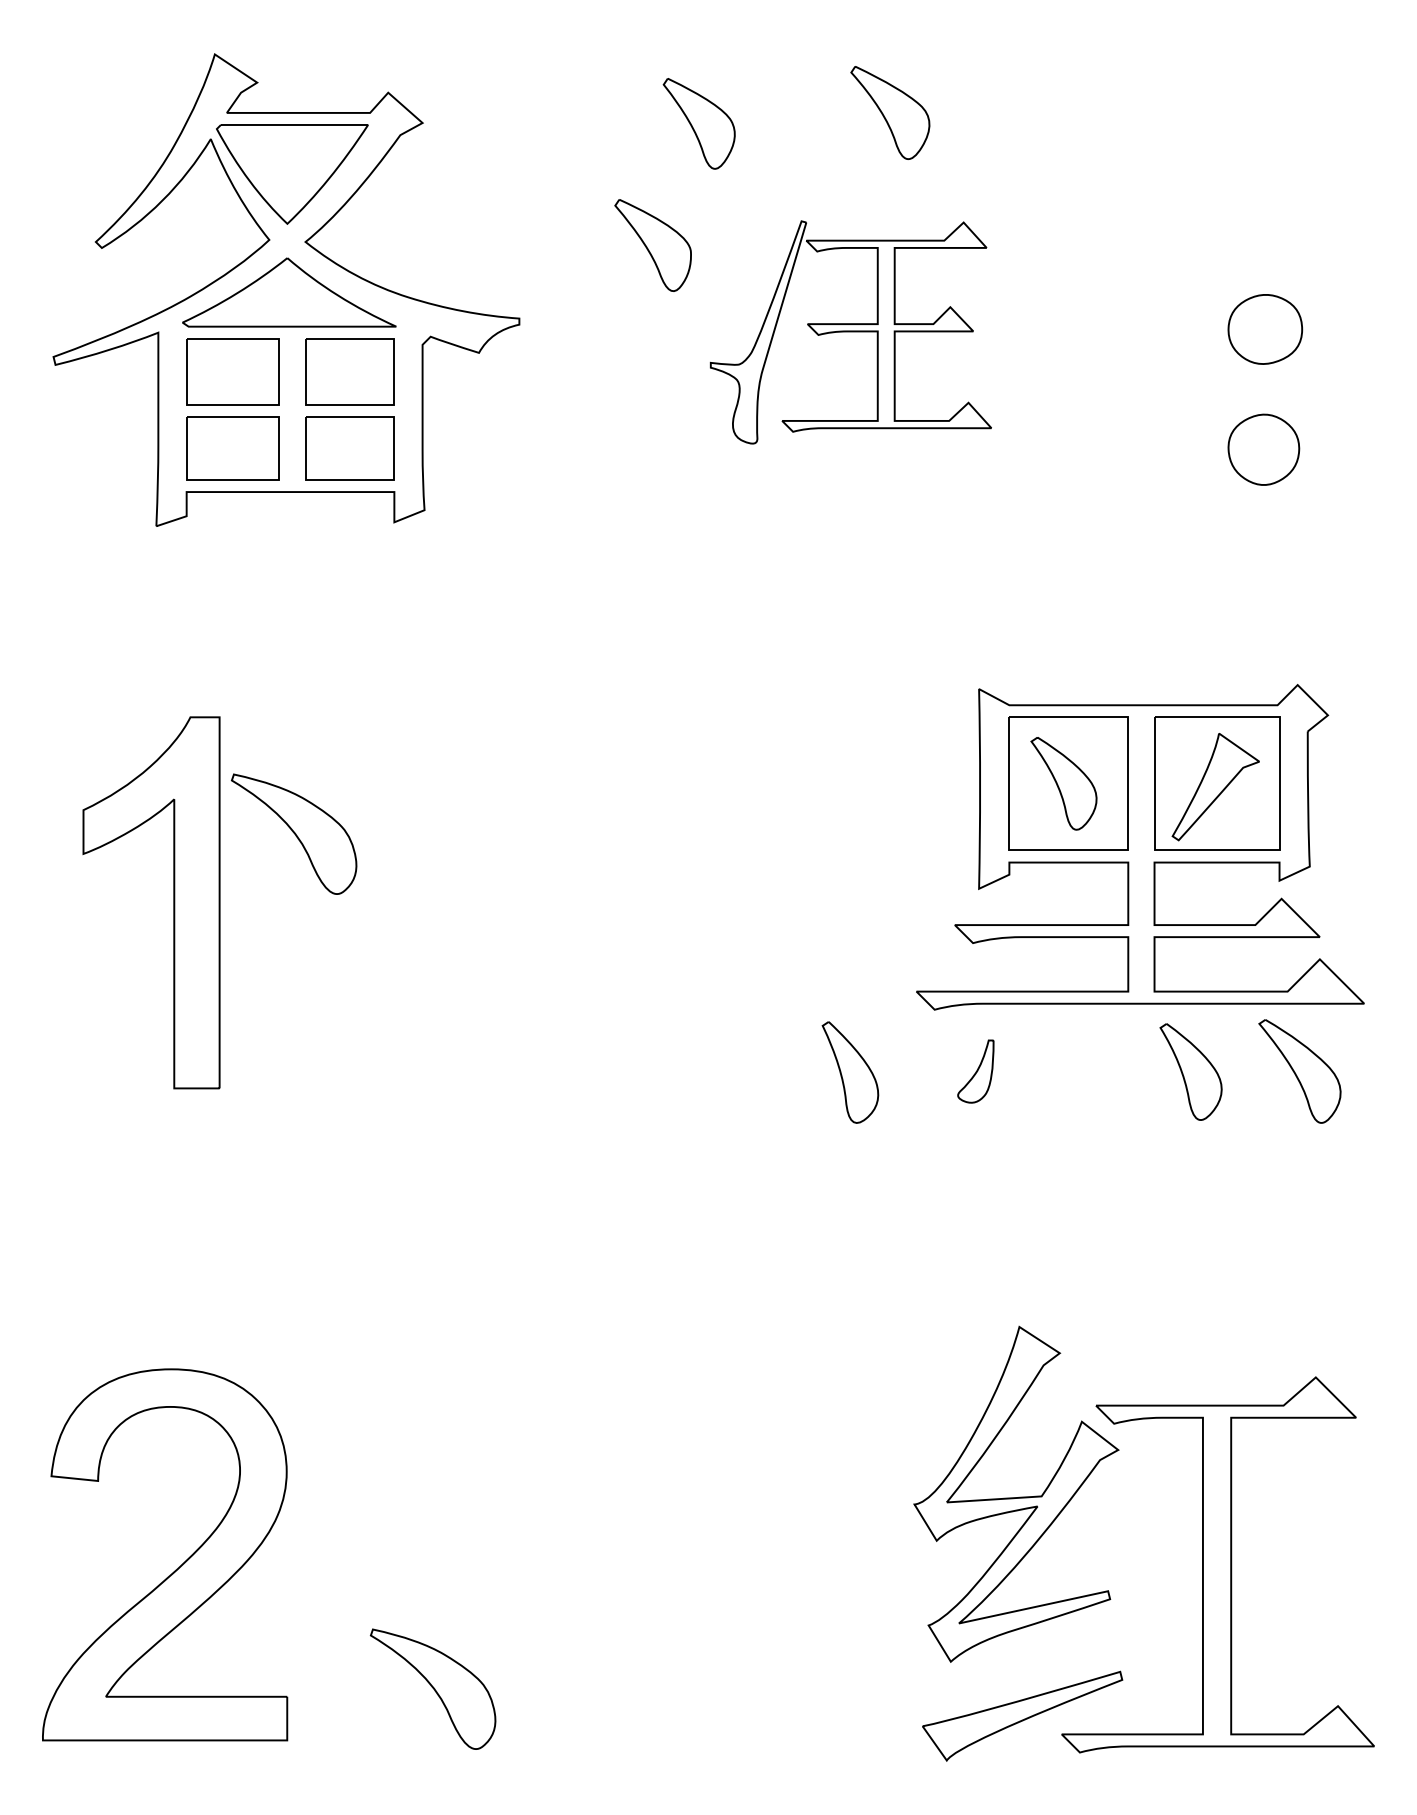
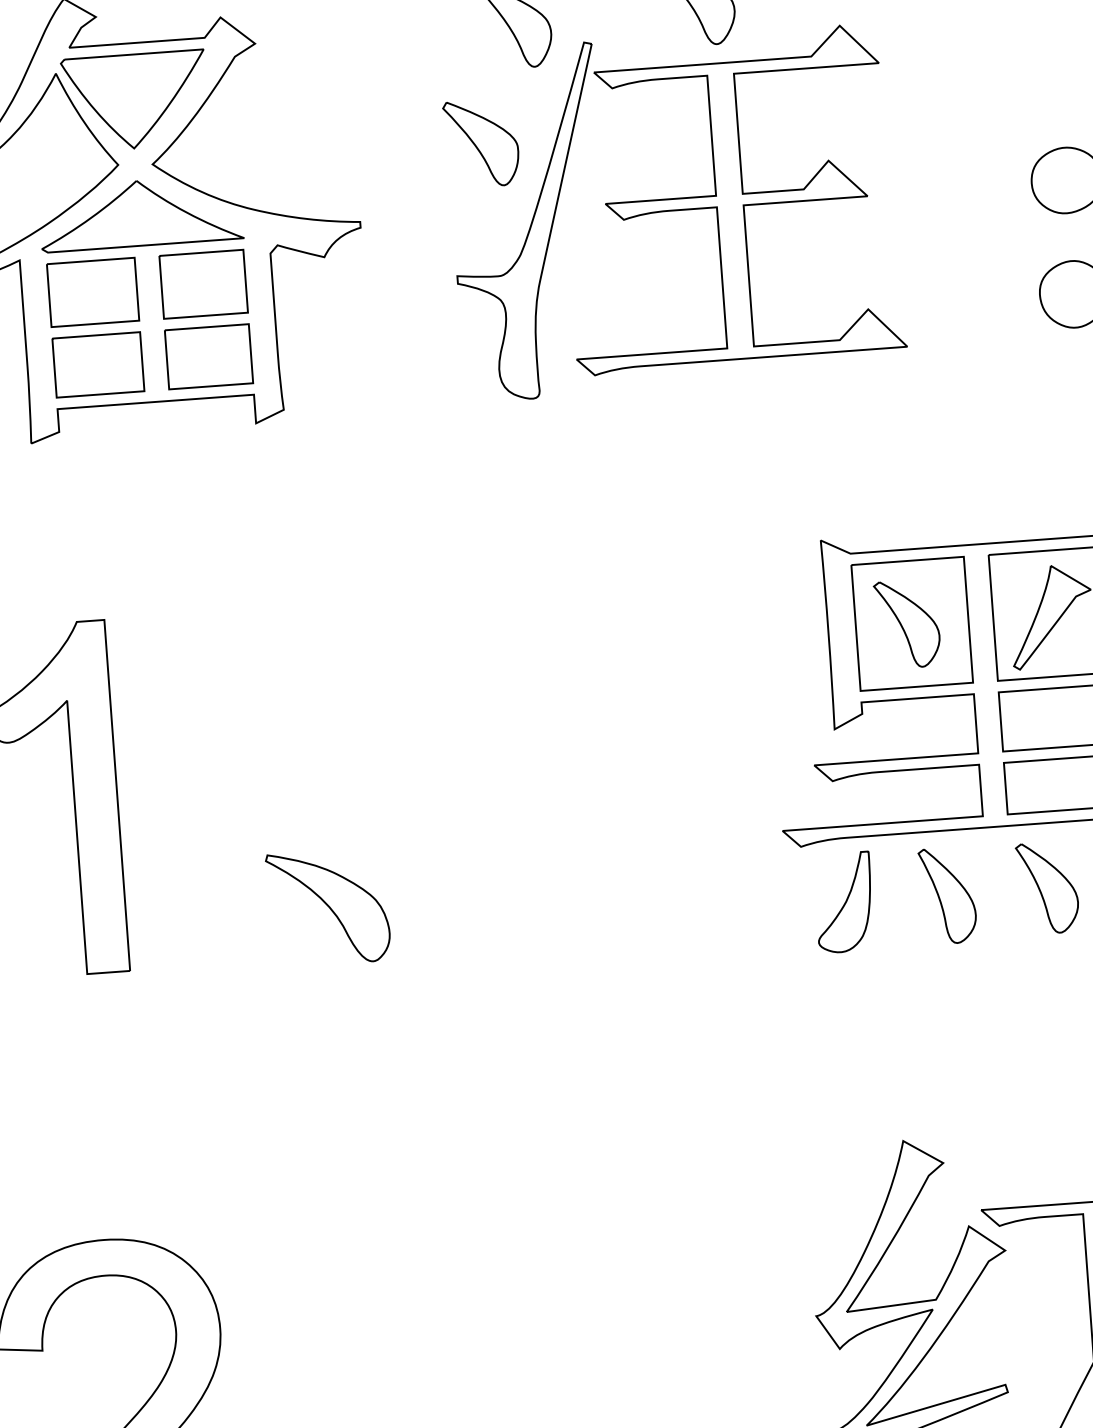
part: (850, 332) -> (674, 212), size x1.67
part: (293, 833) -> (327, 907), moved
part: (975, 1071) -> (843, 902), size x1.67
part: (850, 1072) -> (948, 895), moved

